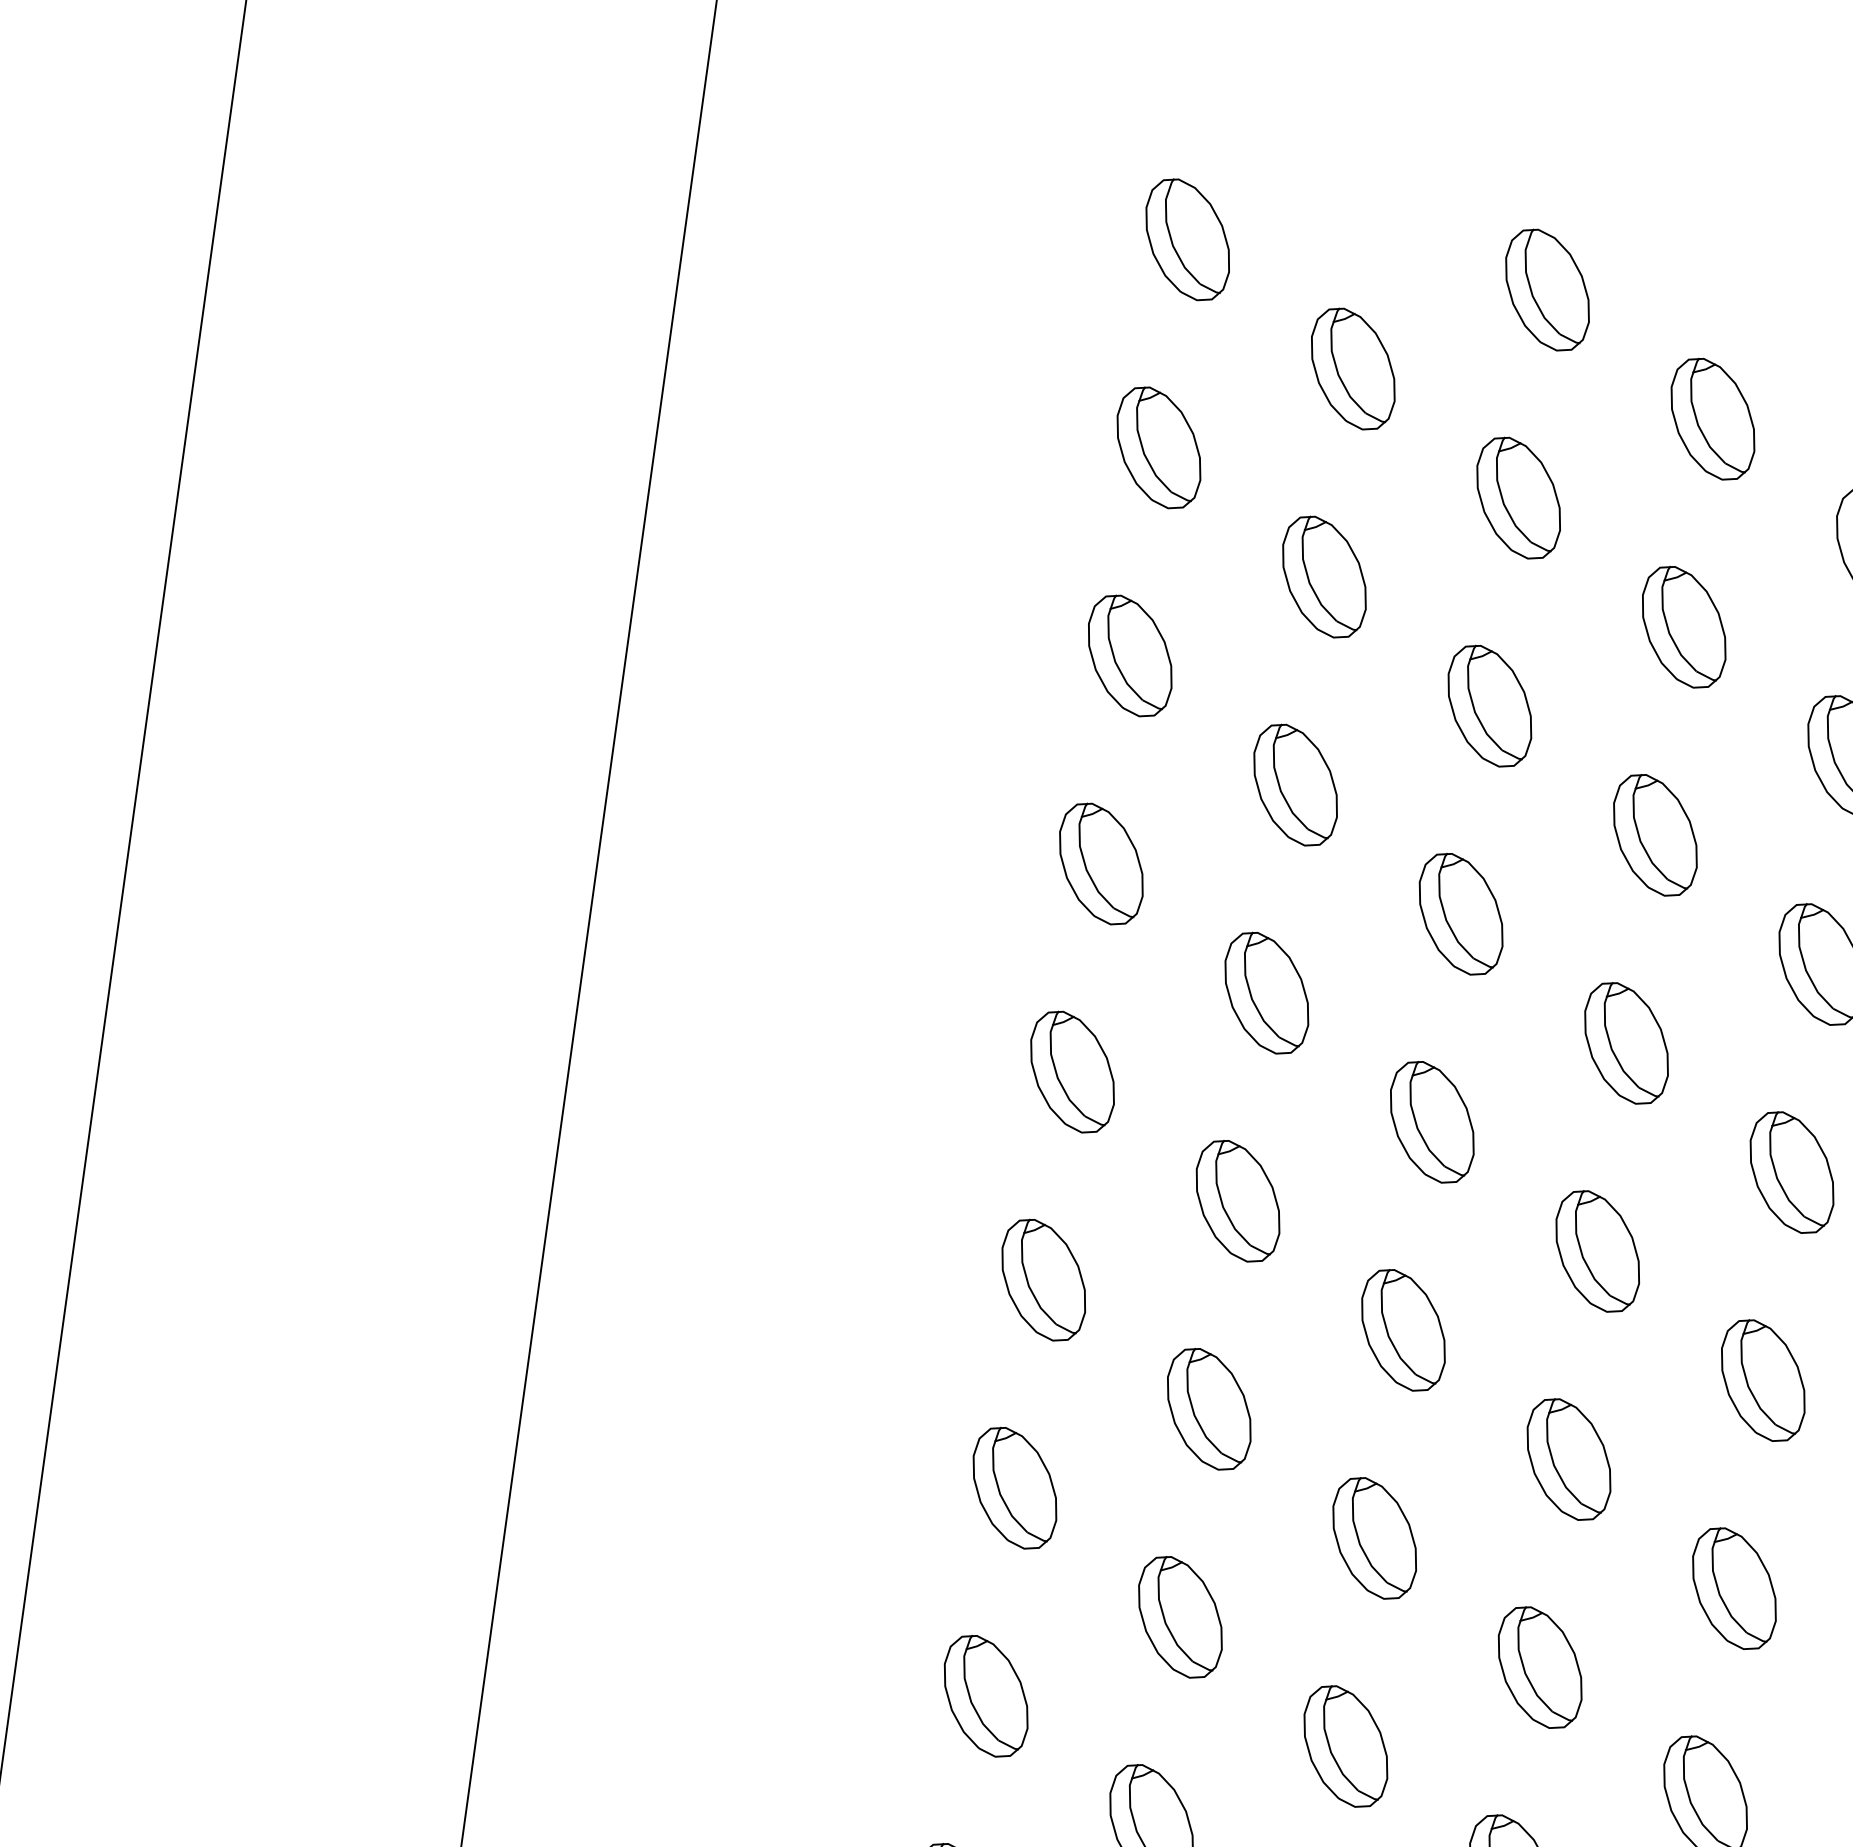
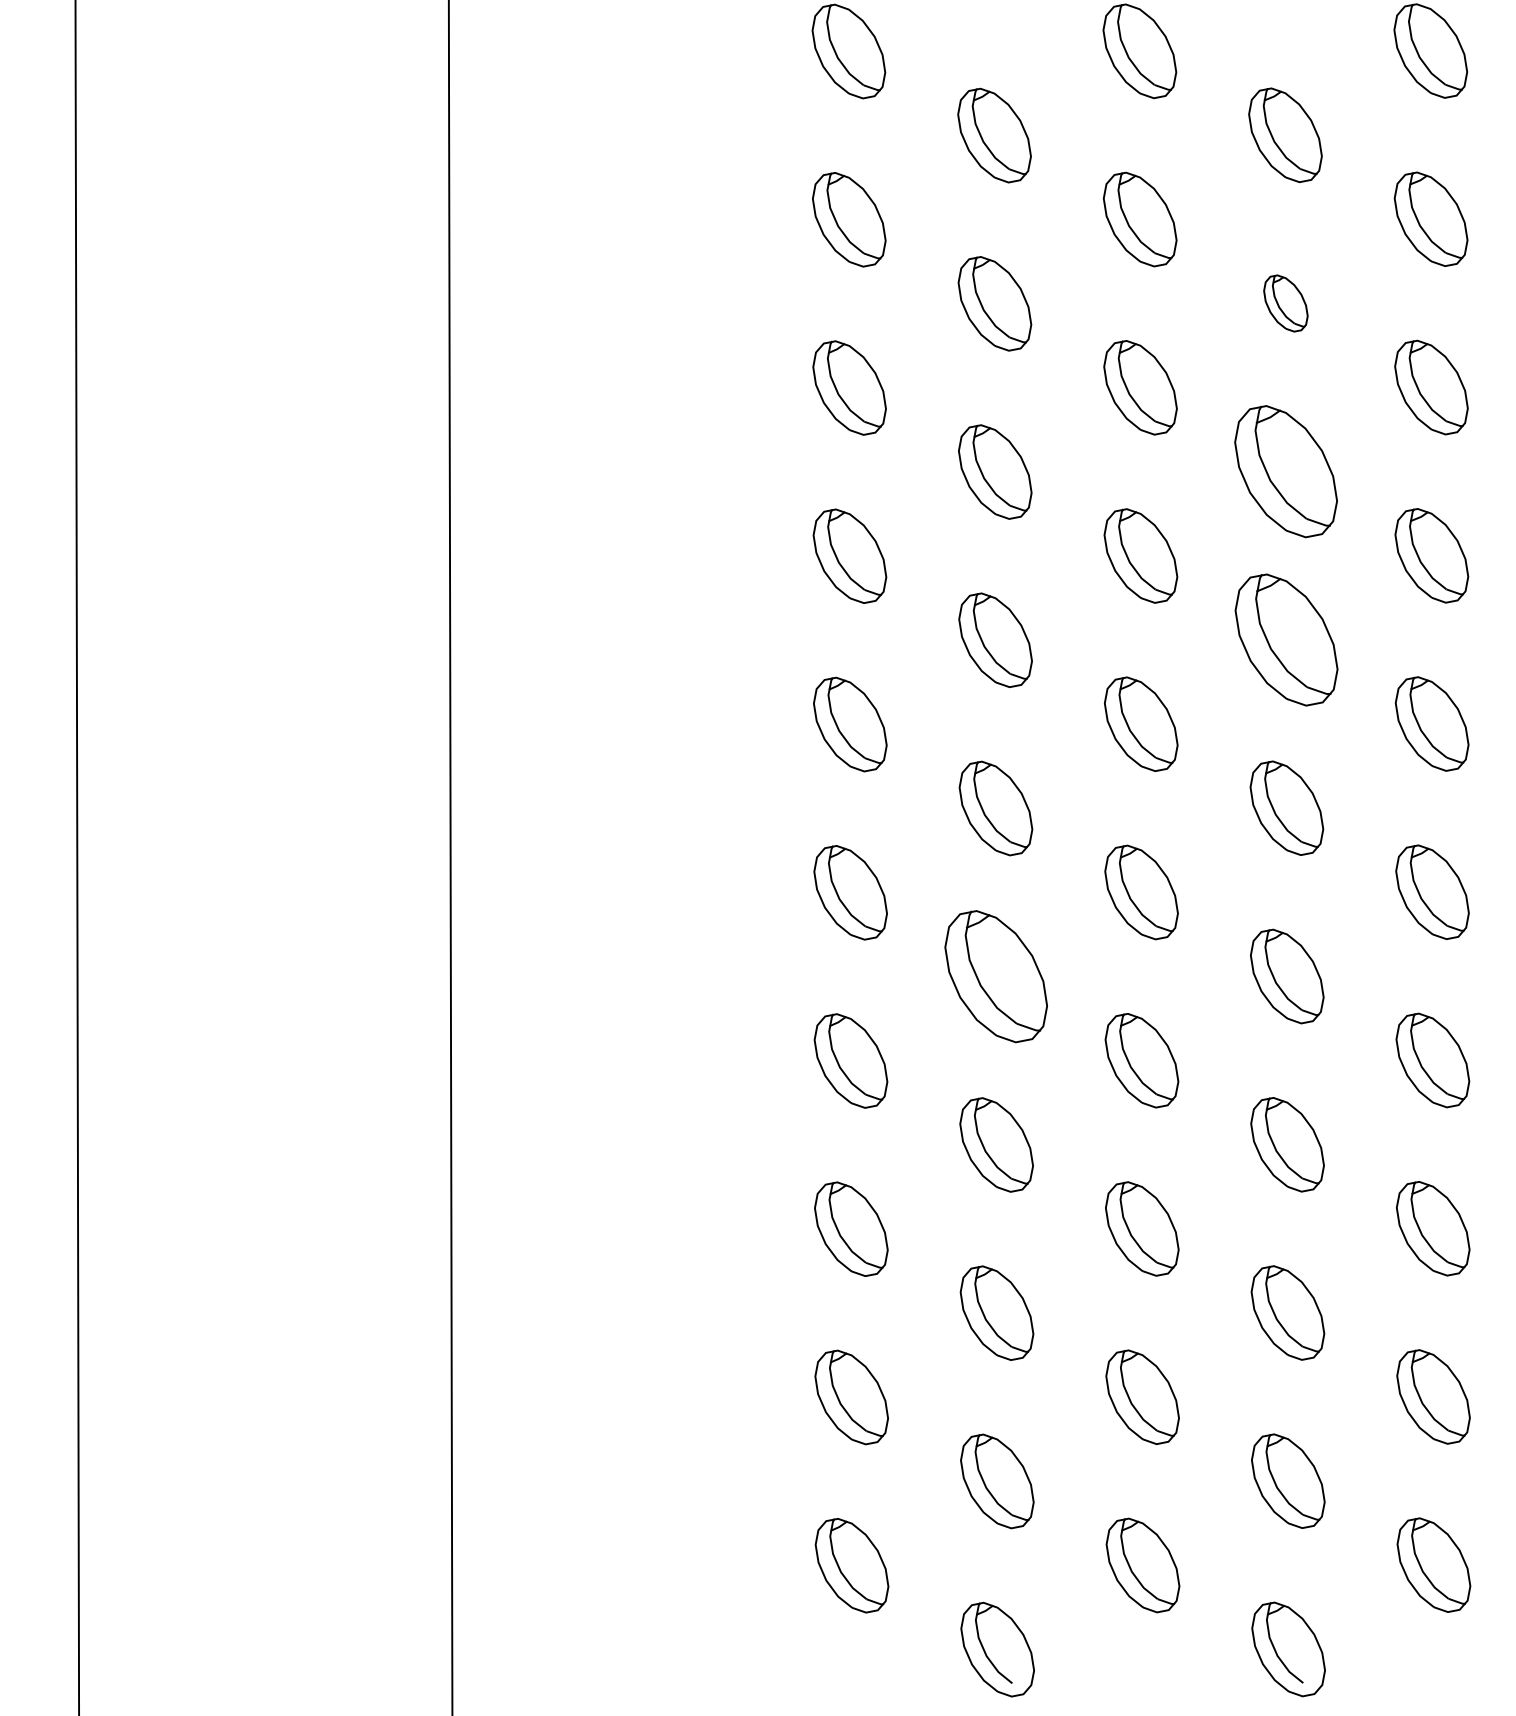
part: (1683, 627) -> (1285, 303), size x0.6
part: (1655, 835) -> (1286, 471), size x1.4
part: (1626, 1042) -> (1286, 639), size x1.4
part: (1209, 1409) -> (996, 976), size x1.4

